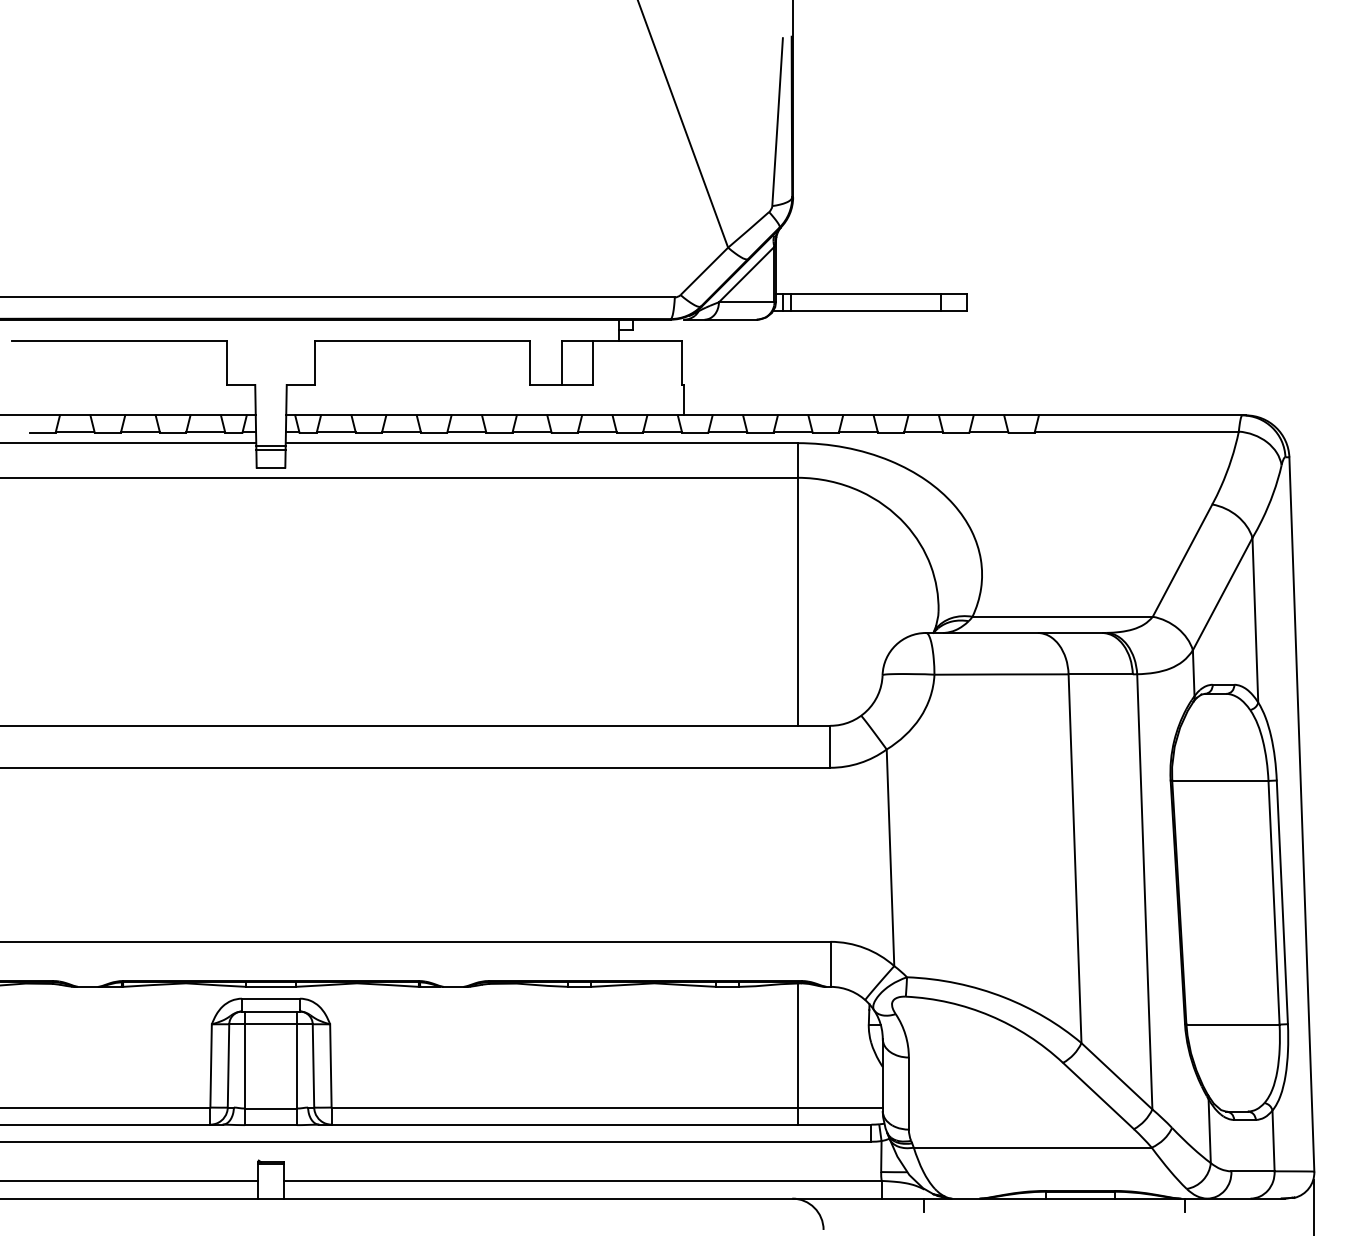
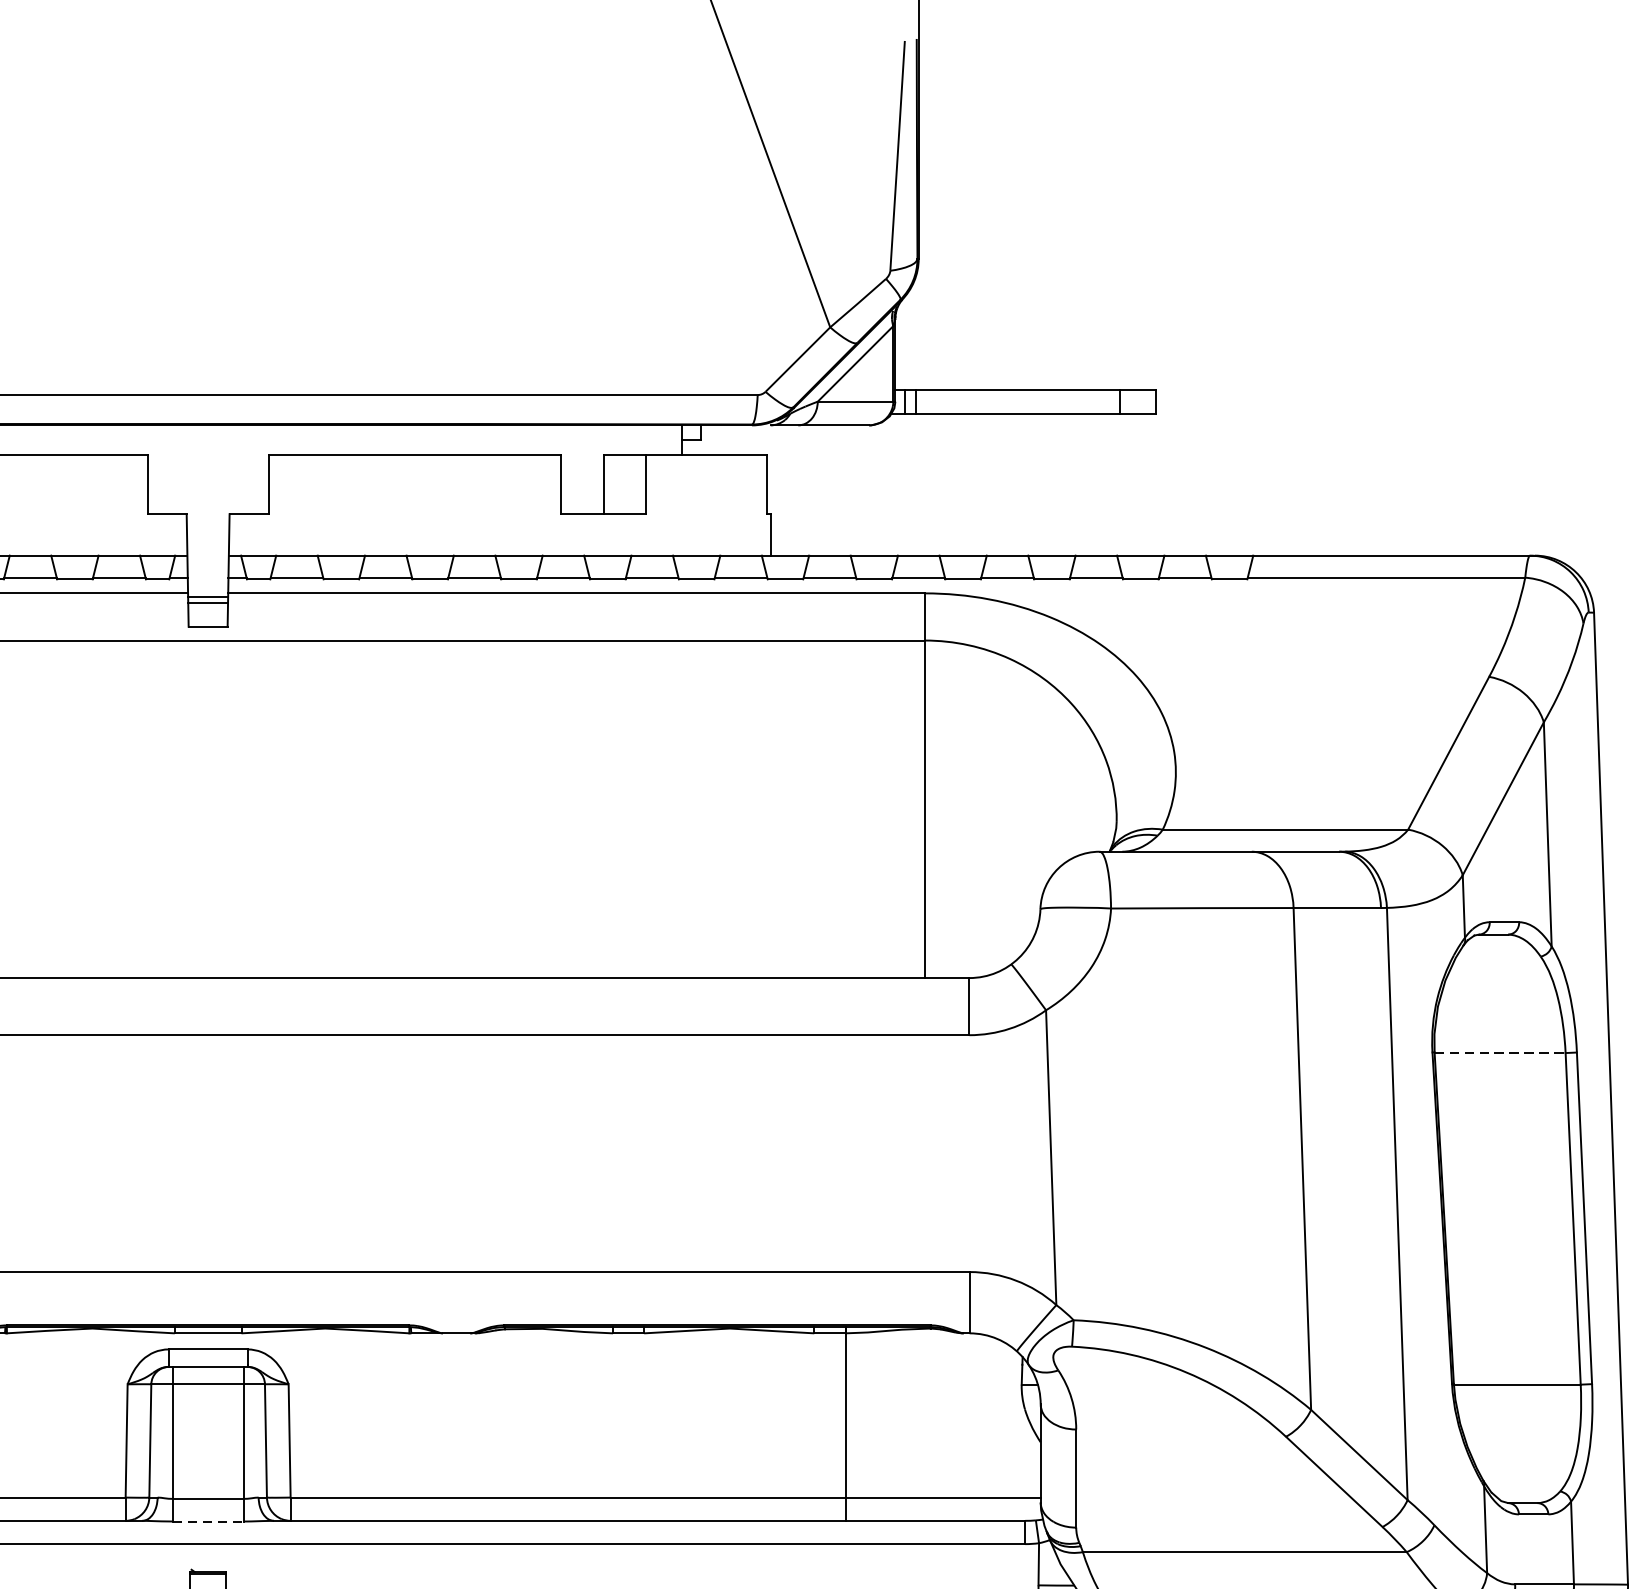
line: (1220, 780) -> (1500, 1052), solid -> dashed
line: (797, 1053) -> (845, 1424), moved
line: (271, 1125) -> (208, 1521), solid -> dashed

